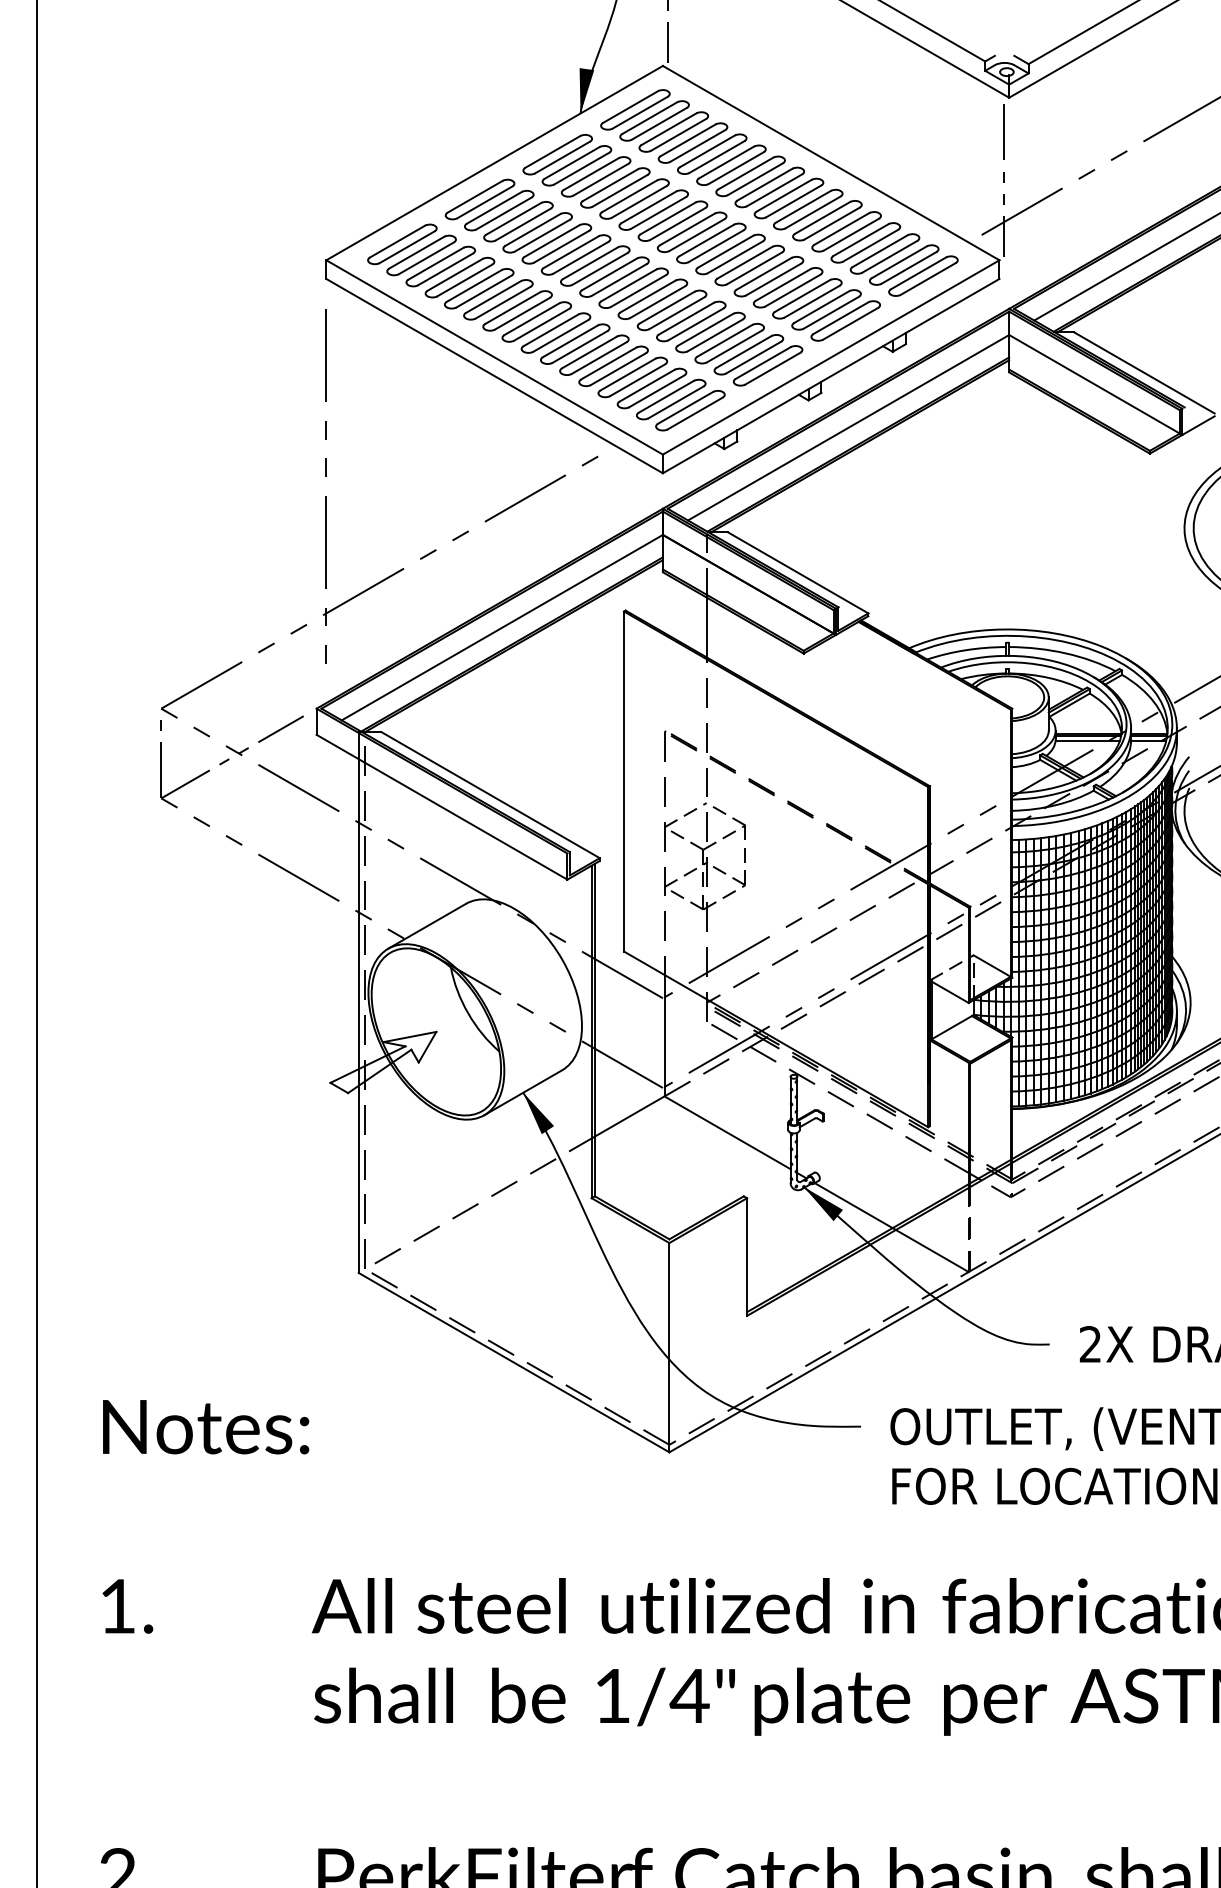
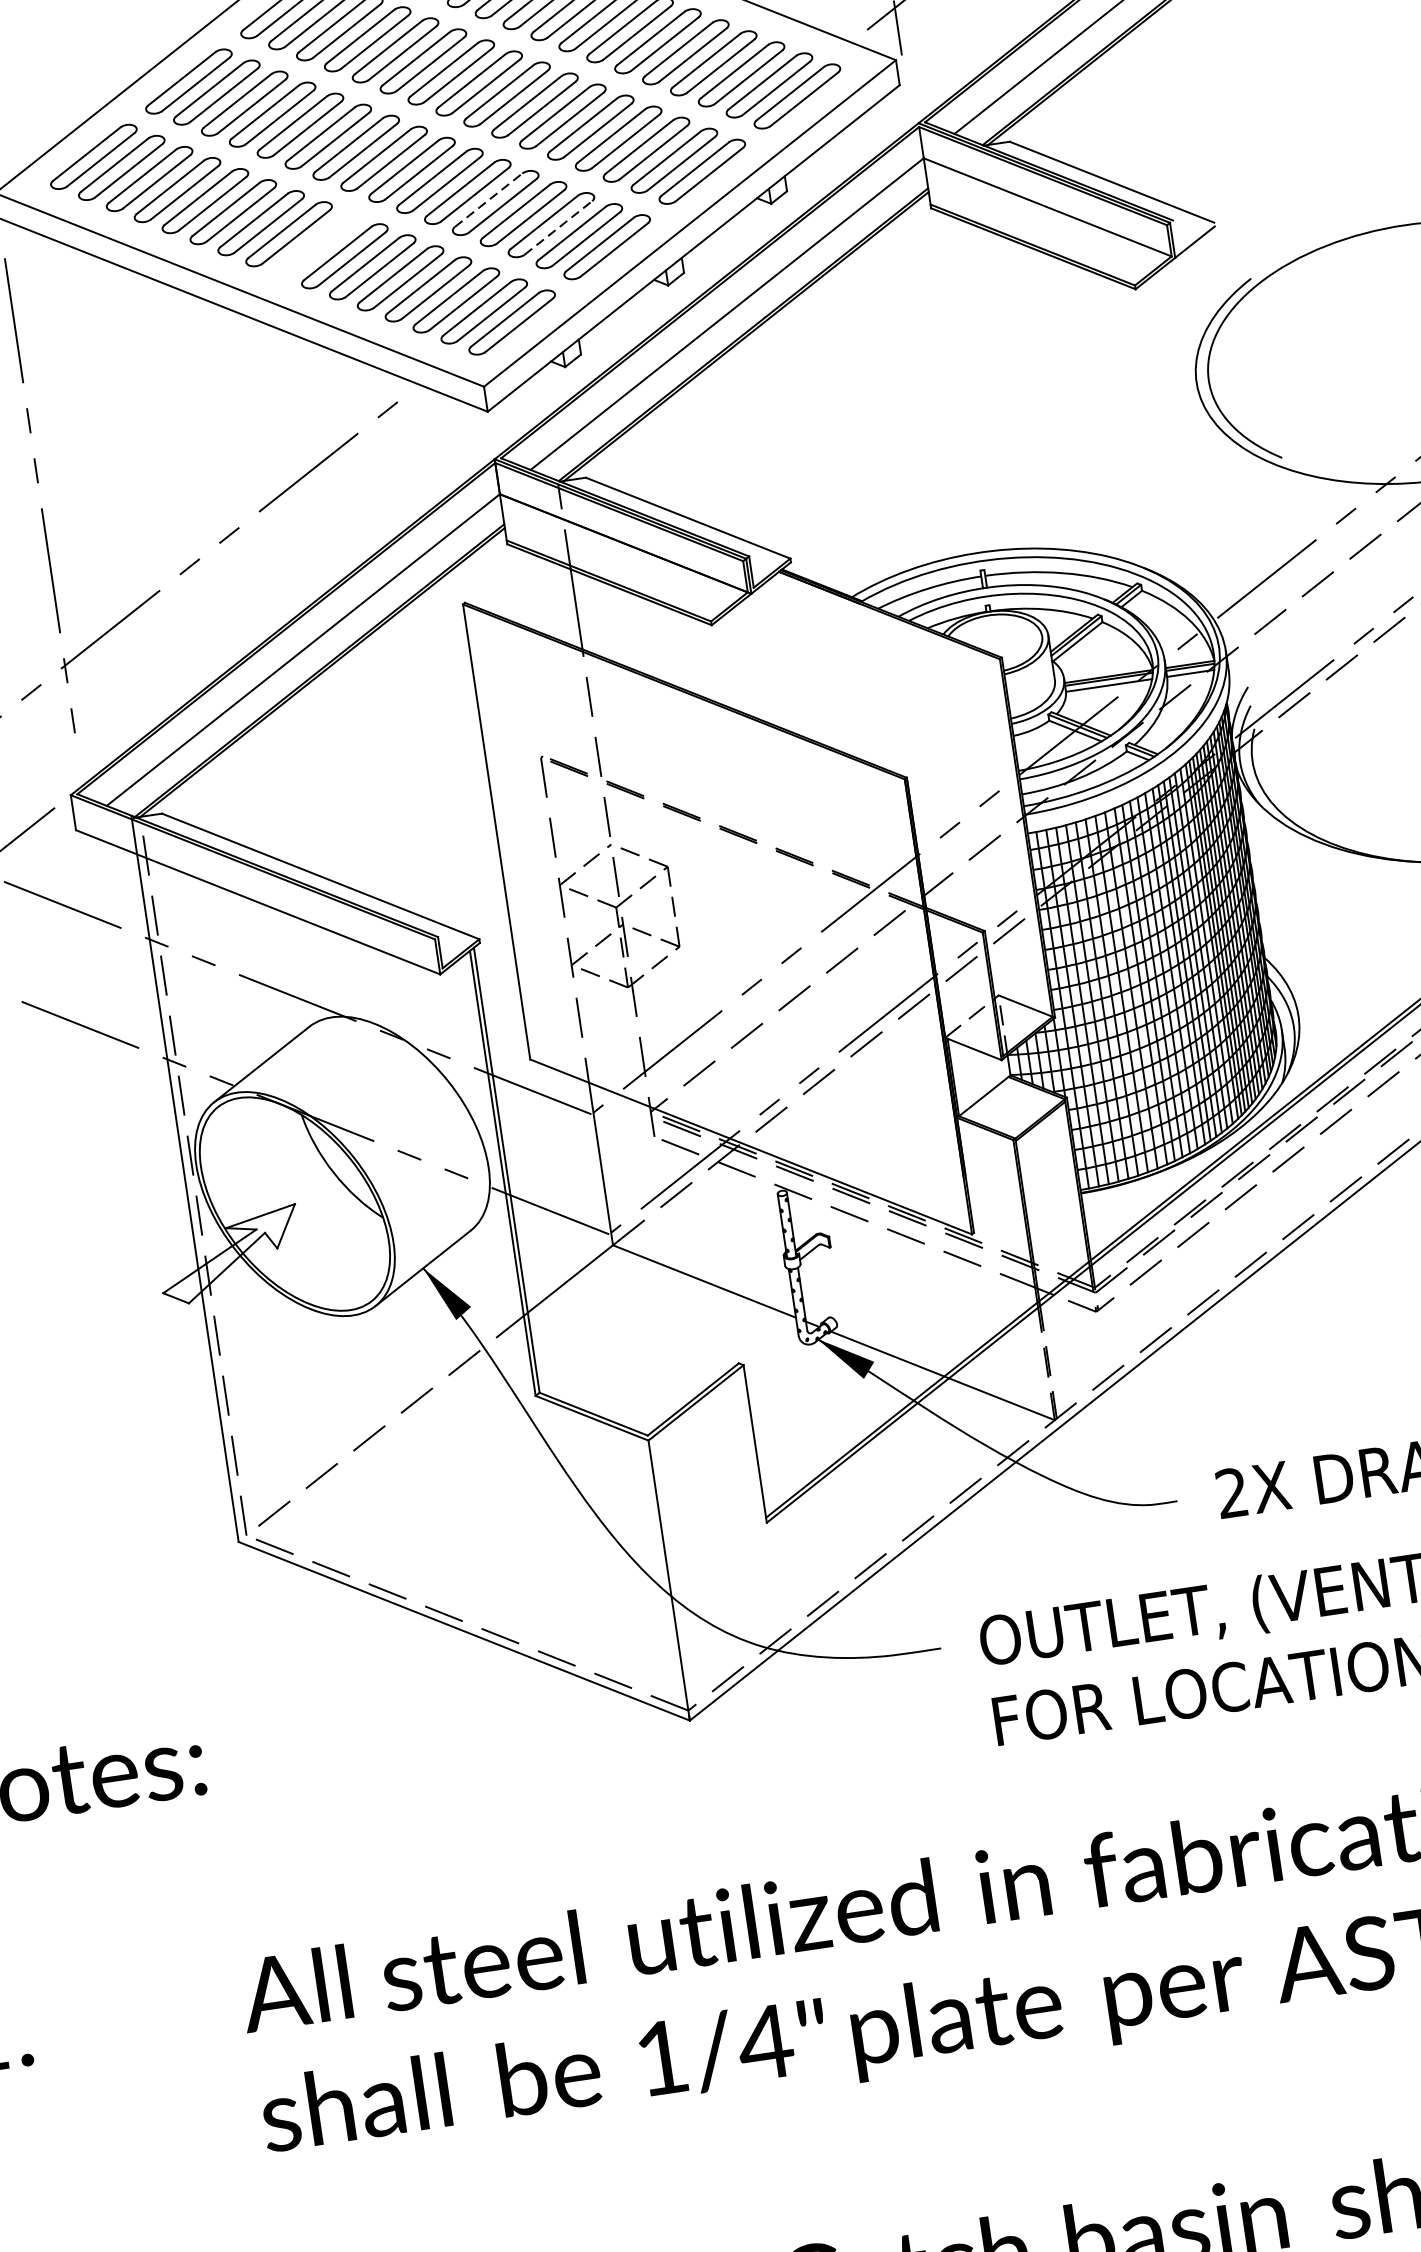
line: (686, 318) -> (488, 199), solid -> dashed
part: (555, 332) -> (316, 244), removed
line: (734, 346) -> (558, 227), solid -> dashed

